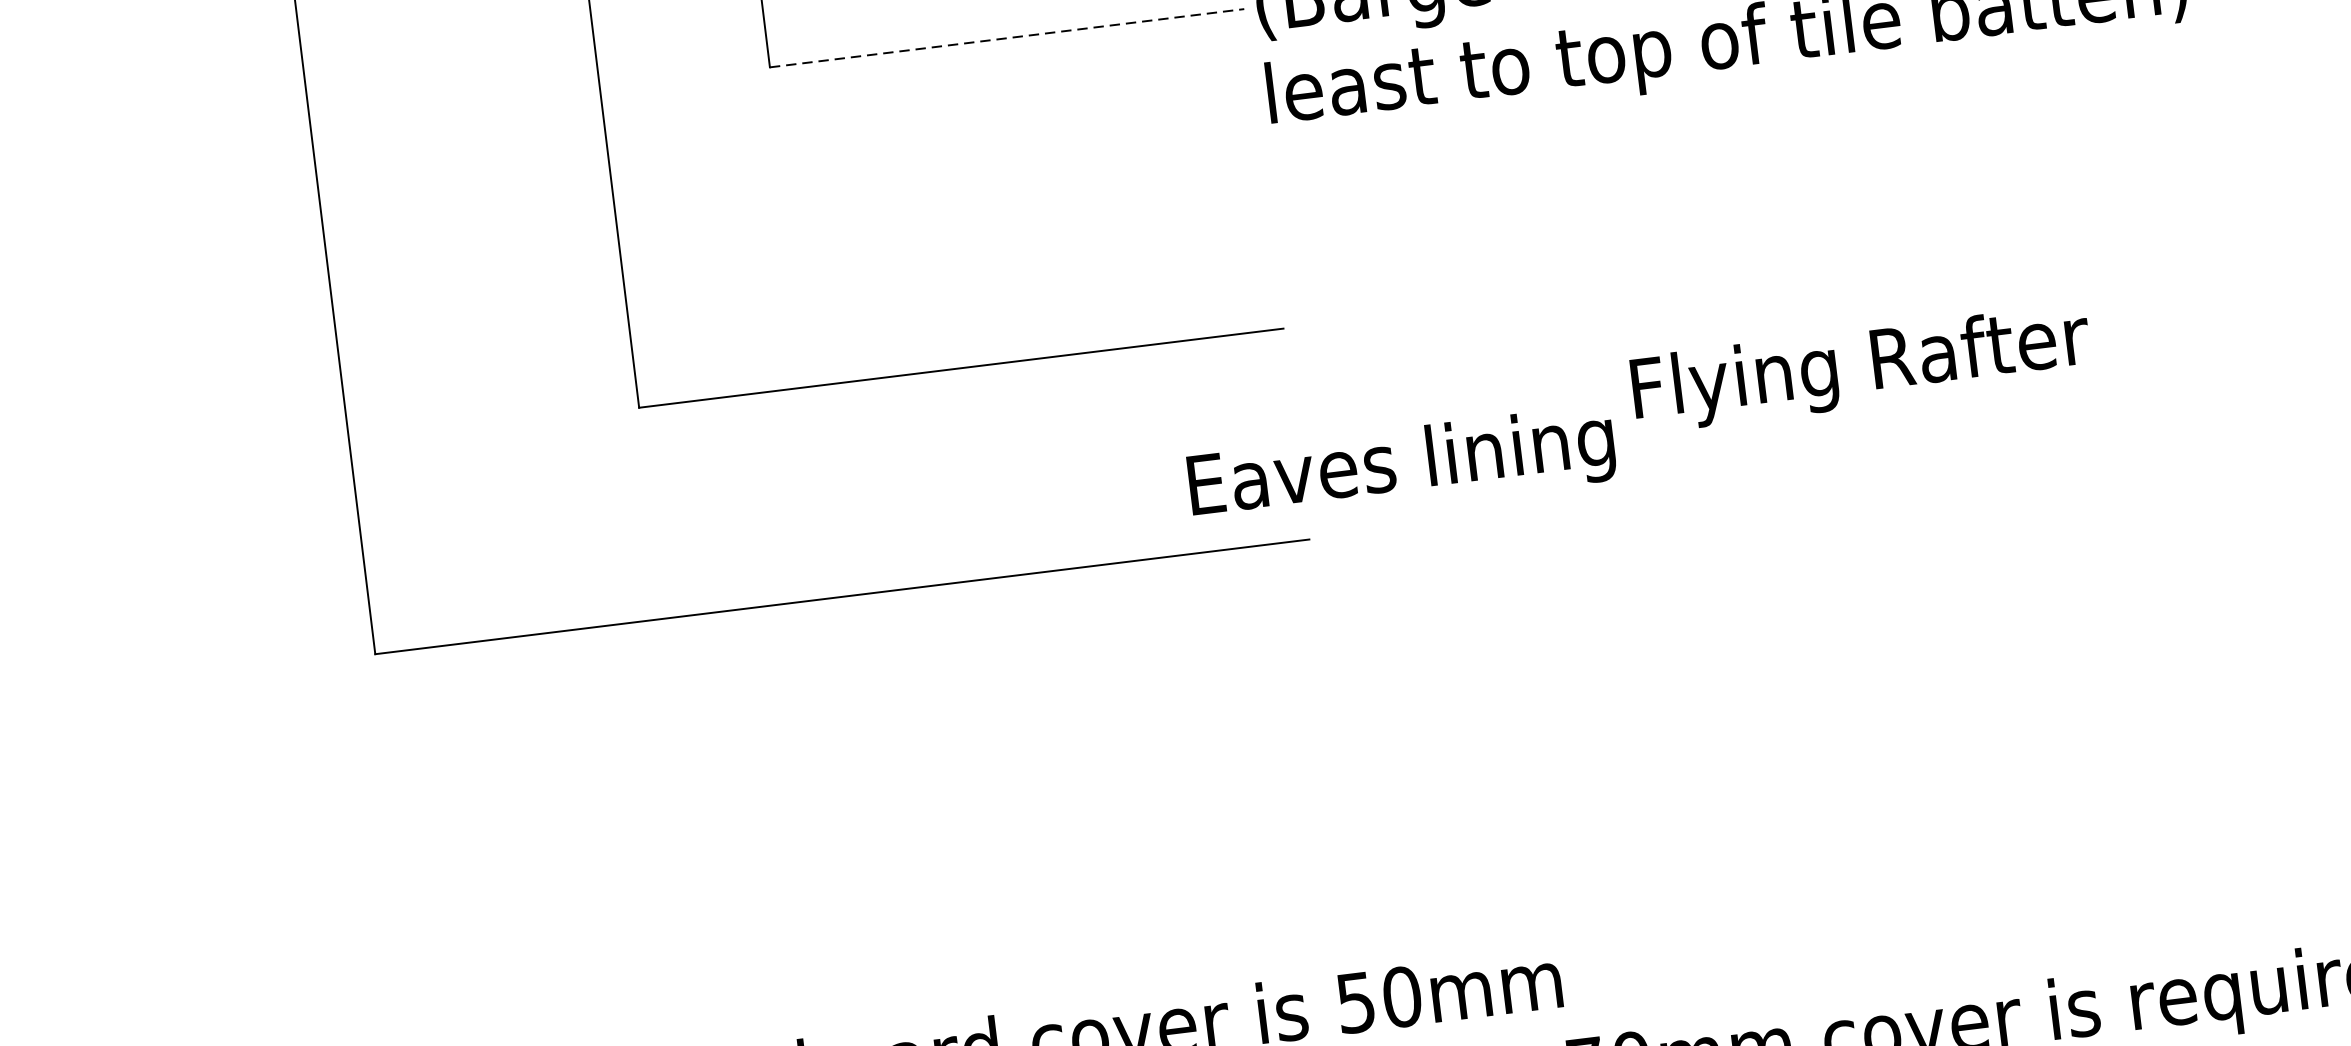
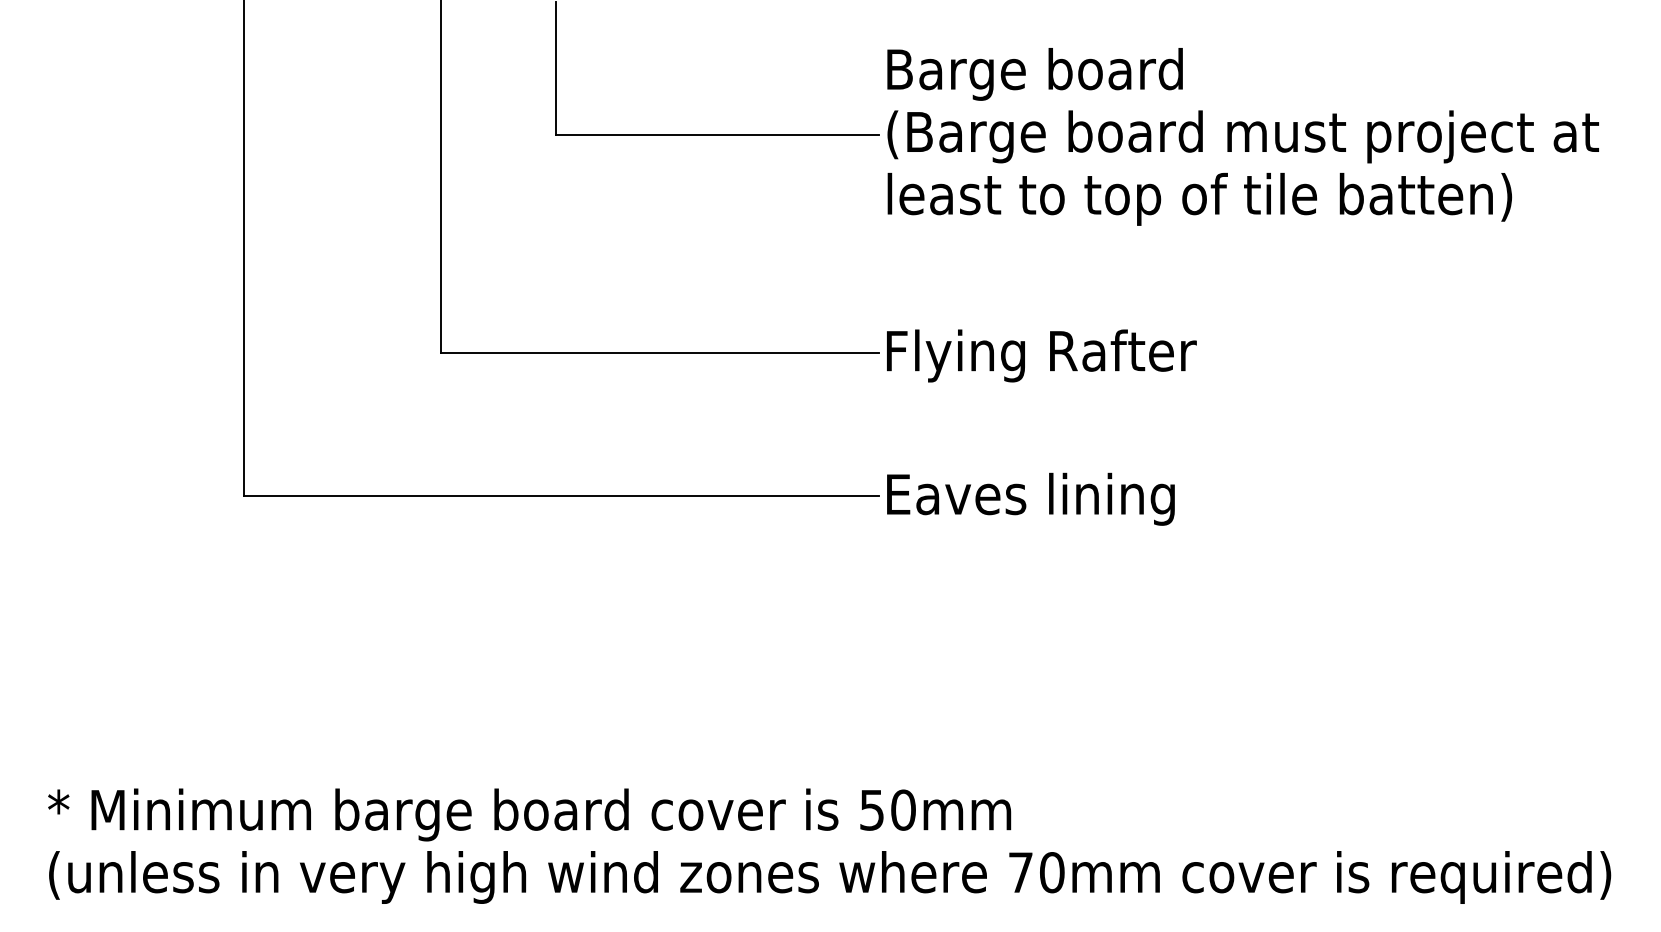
line: (1008, 38) -> (718, 135), dashed -> solid
text: (1860, 367) -> (1041, 355), moved
text: (1401, 466) -> (1030, 498), moved

